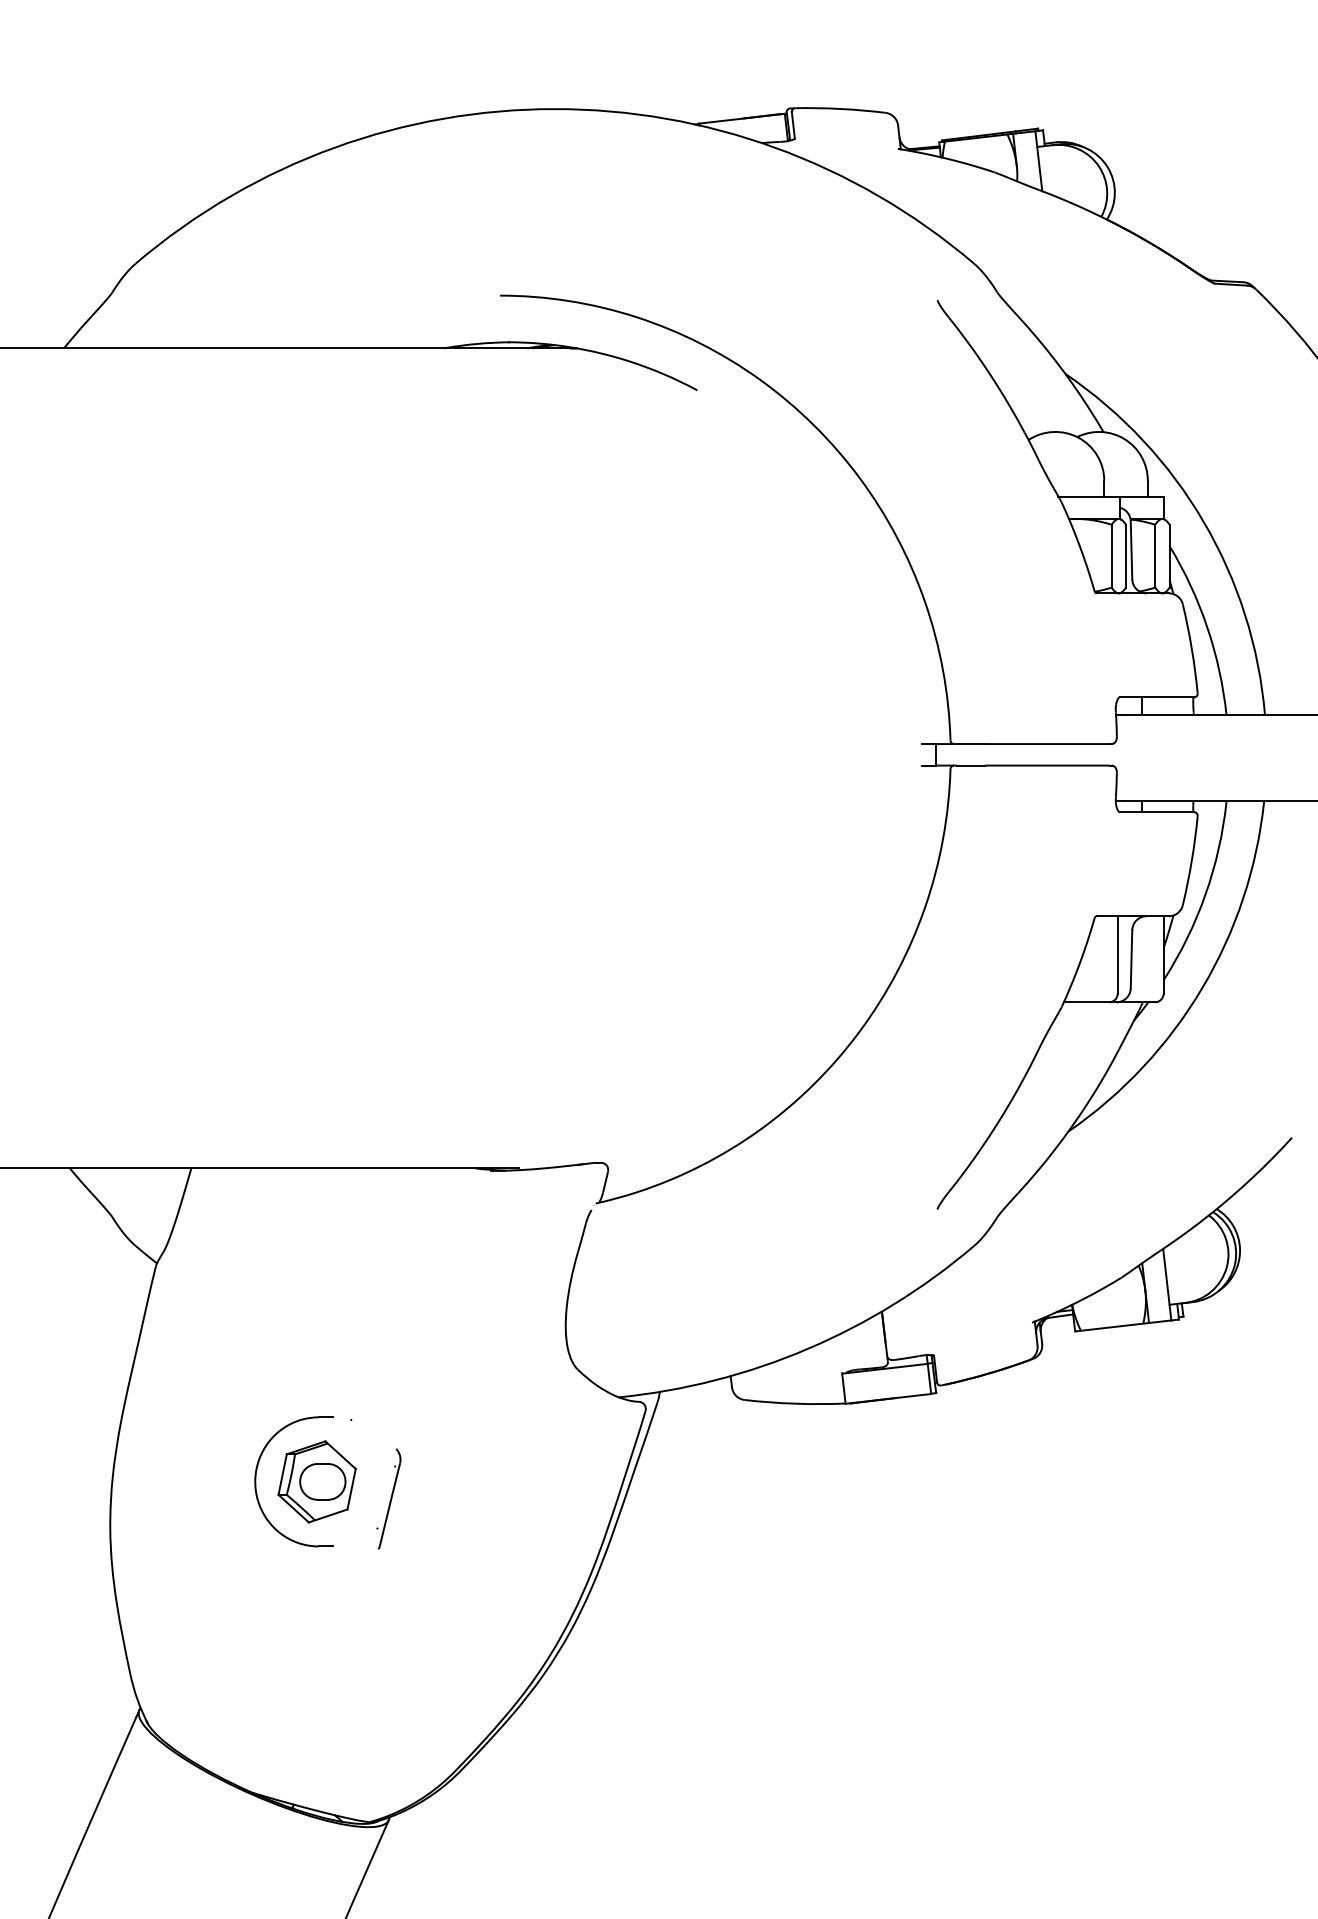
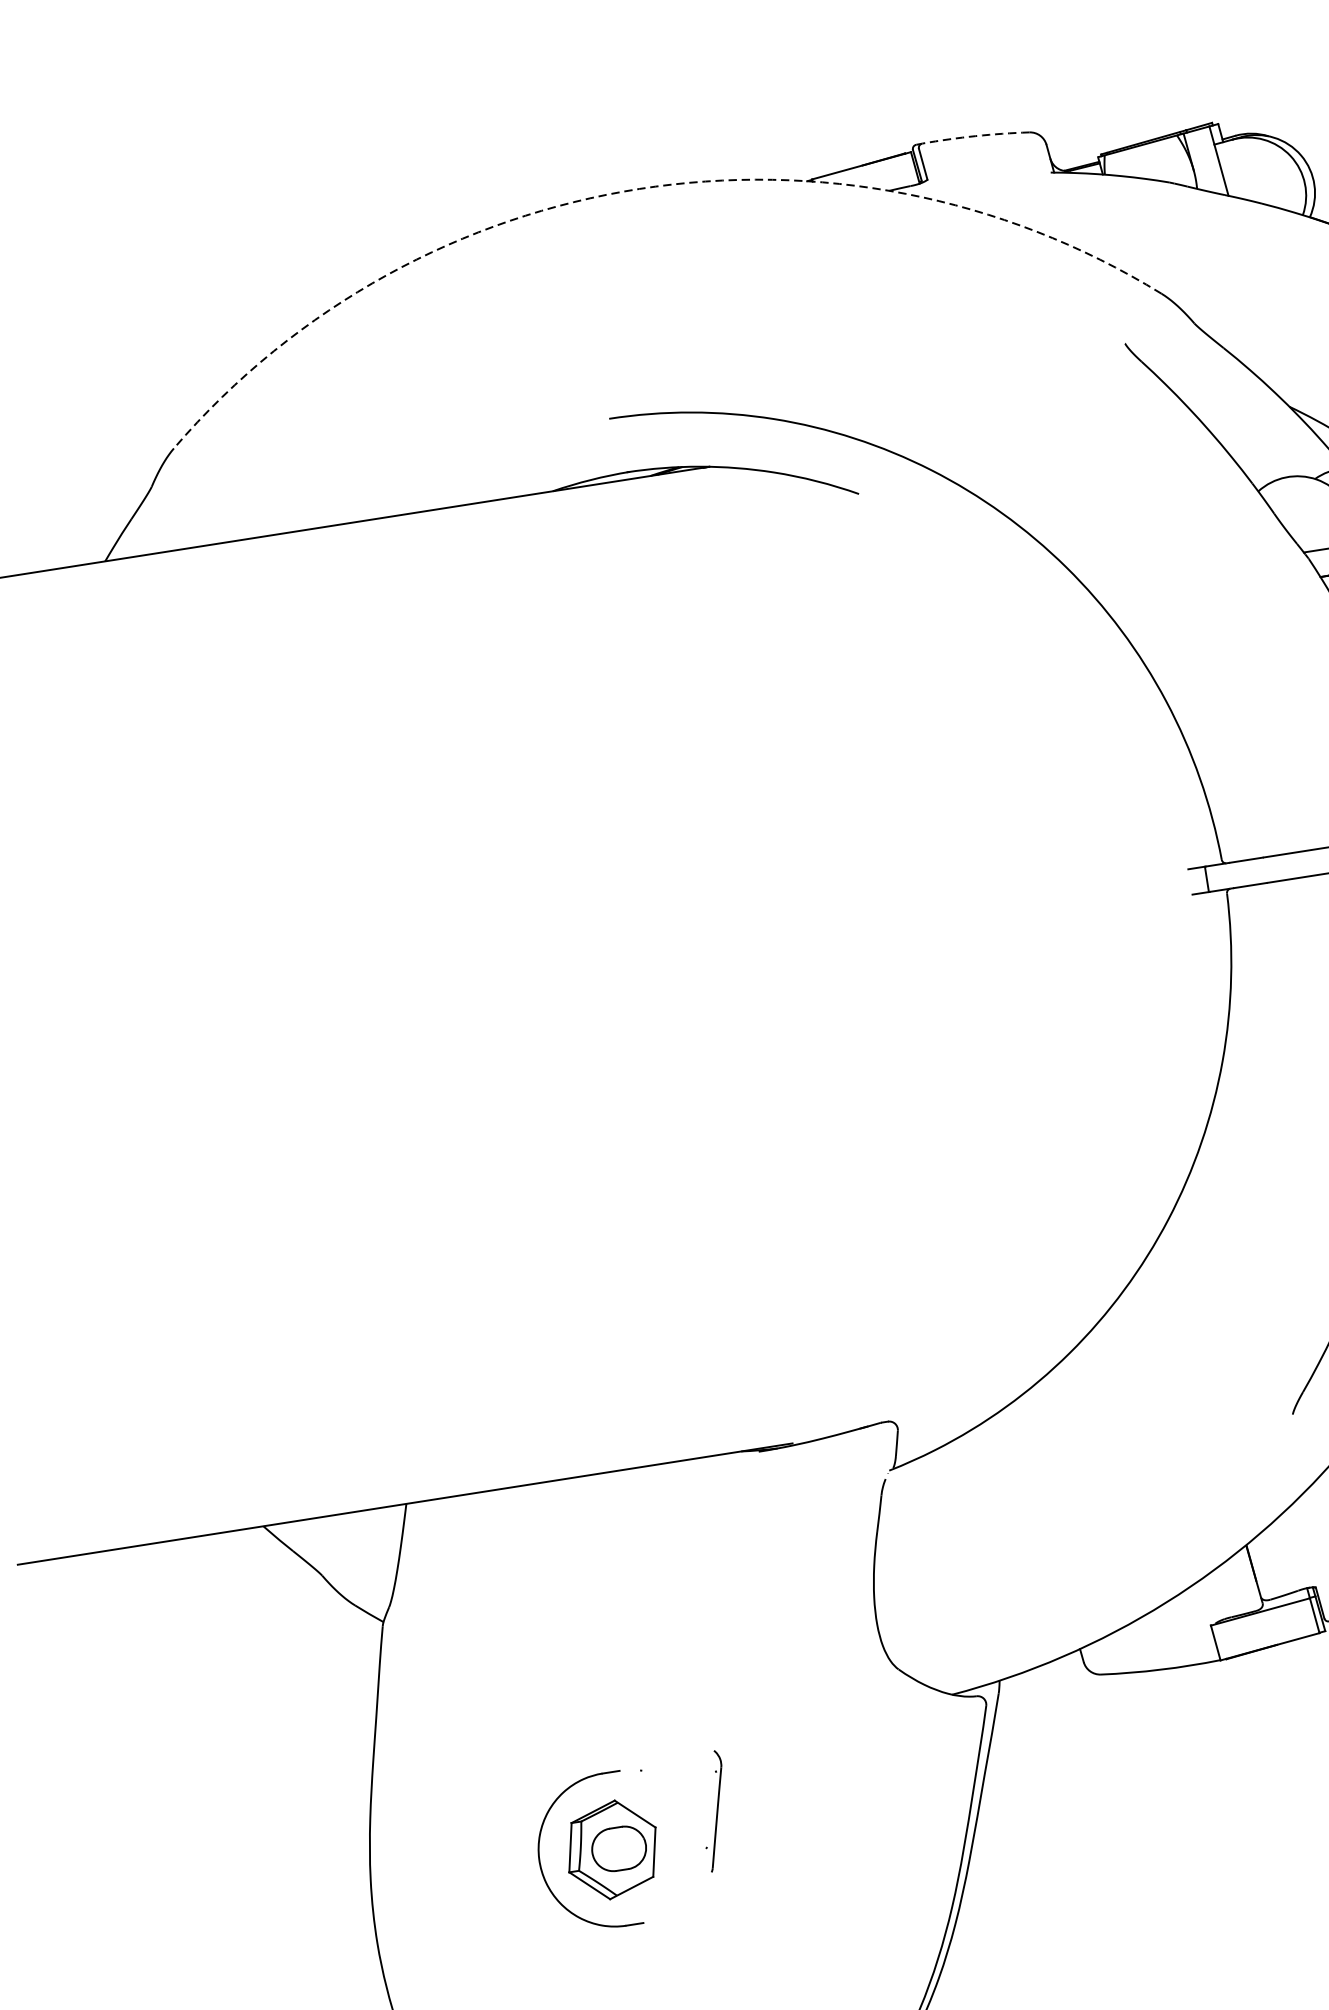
arc: (840, 108) -> (975, 135), solid -> dashed
arc: (554, 109) -> (638, 189), solid -> dashed
part: (388, 1498) -> (714, 1810), moved

